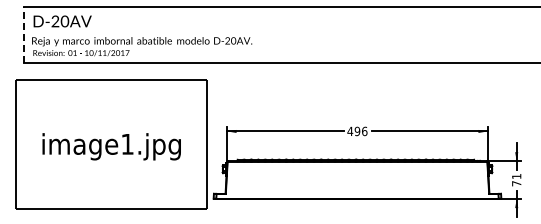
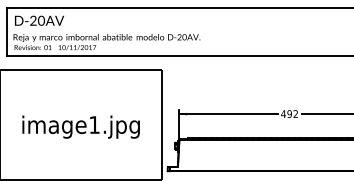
line: (24, 34) -> (7, 31), dashed -> solid
text: (364, 131) -> (295, 114), 496 -> 492

